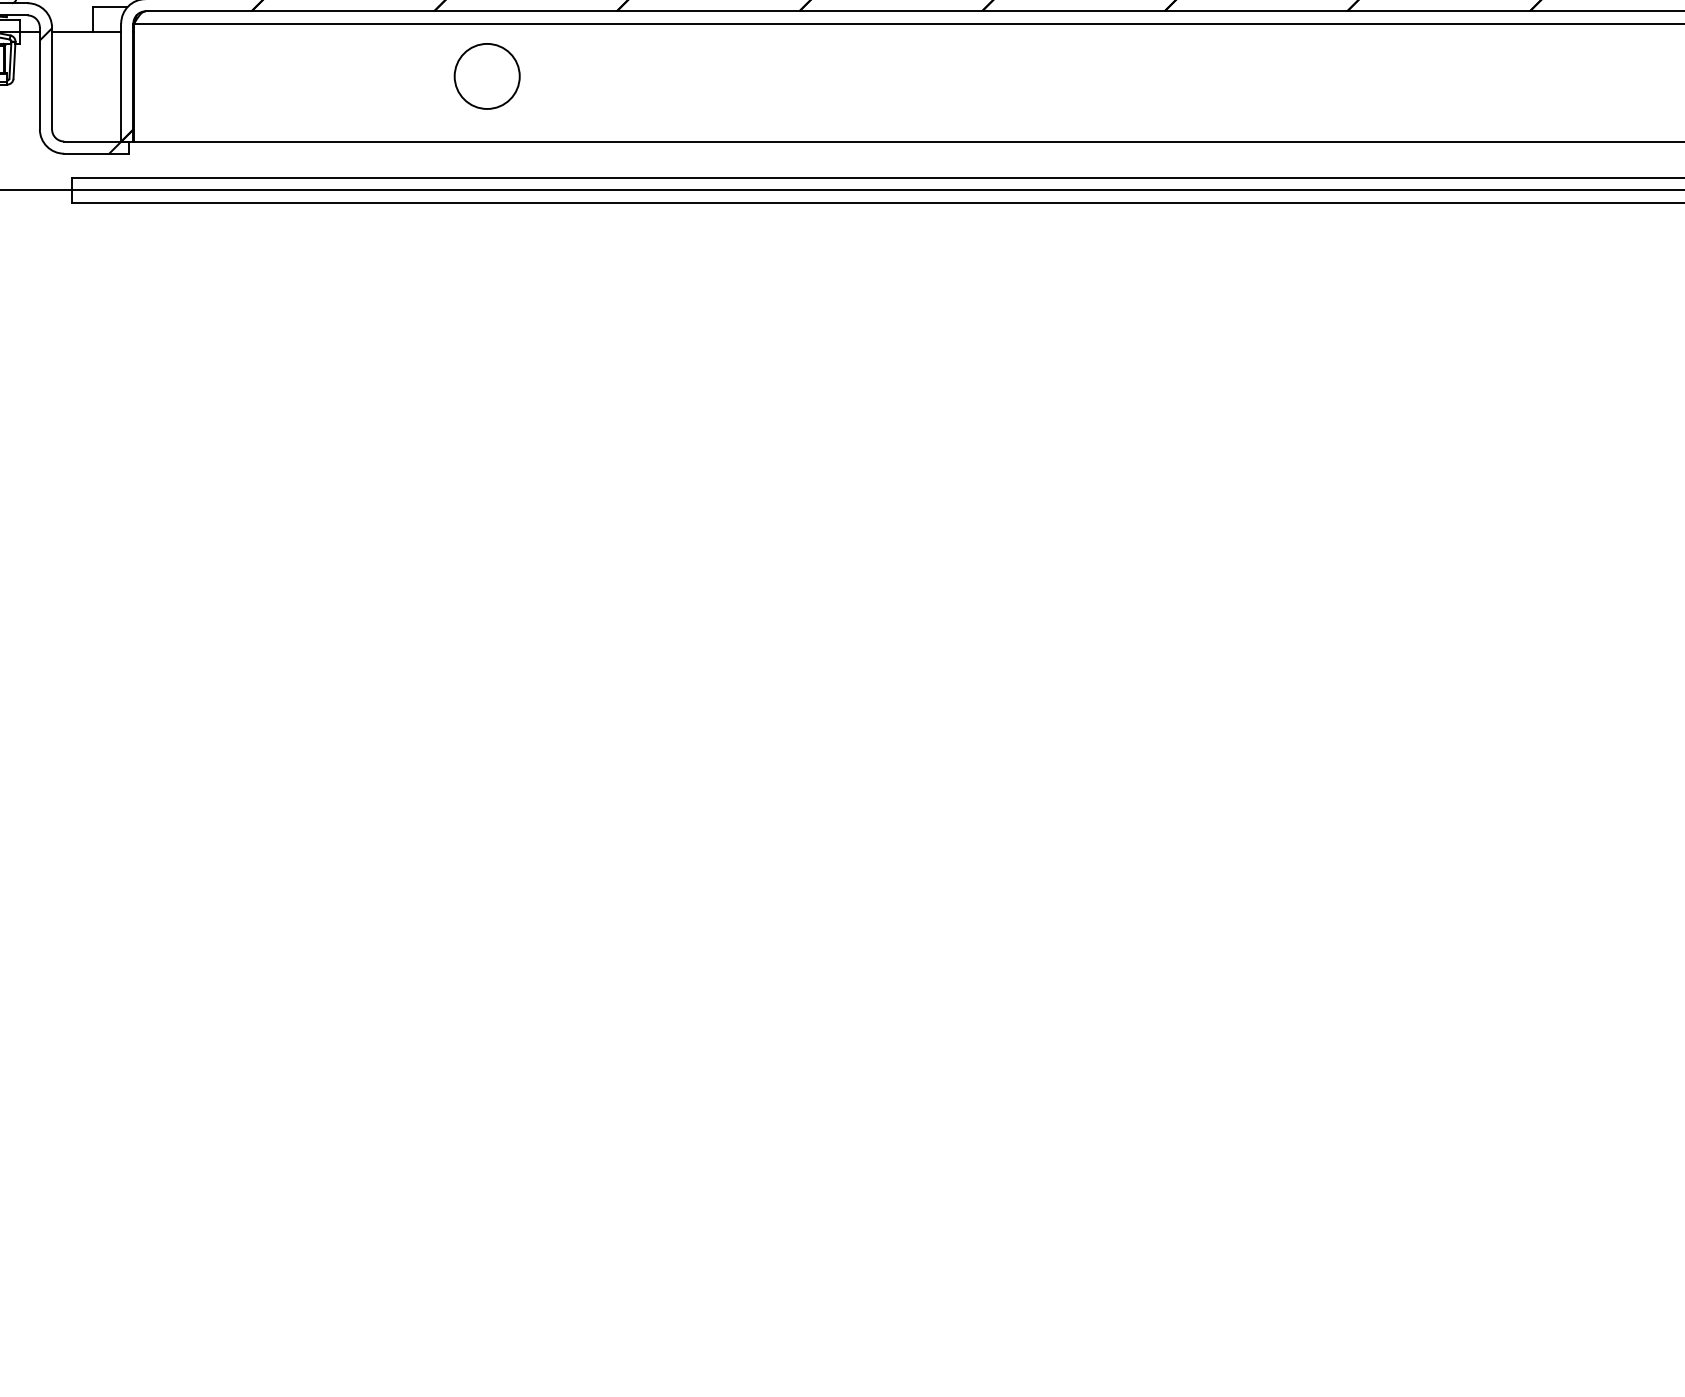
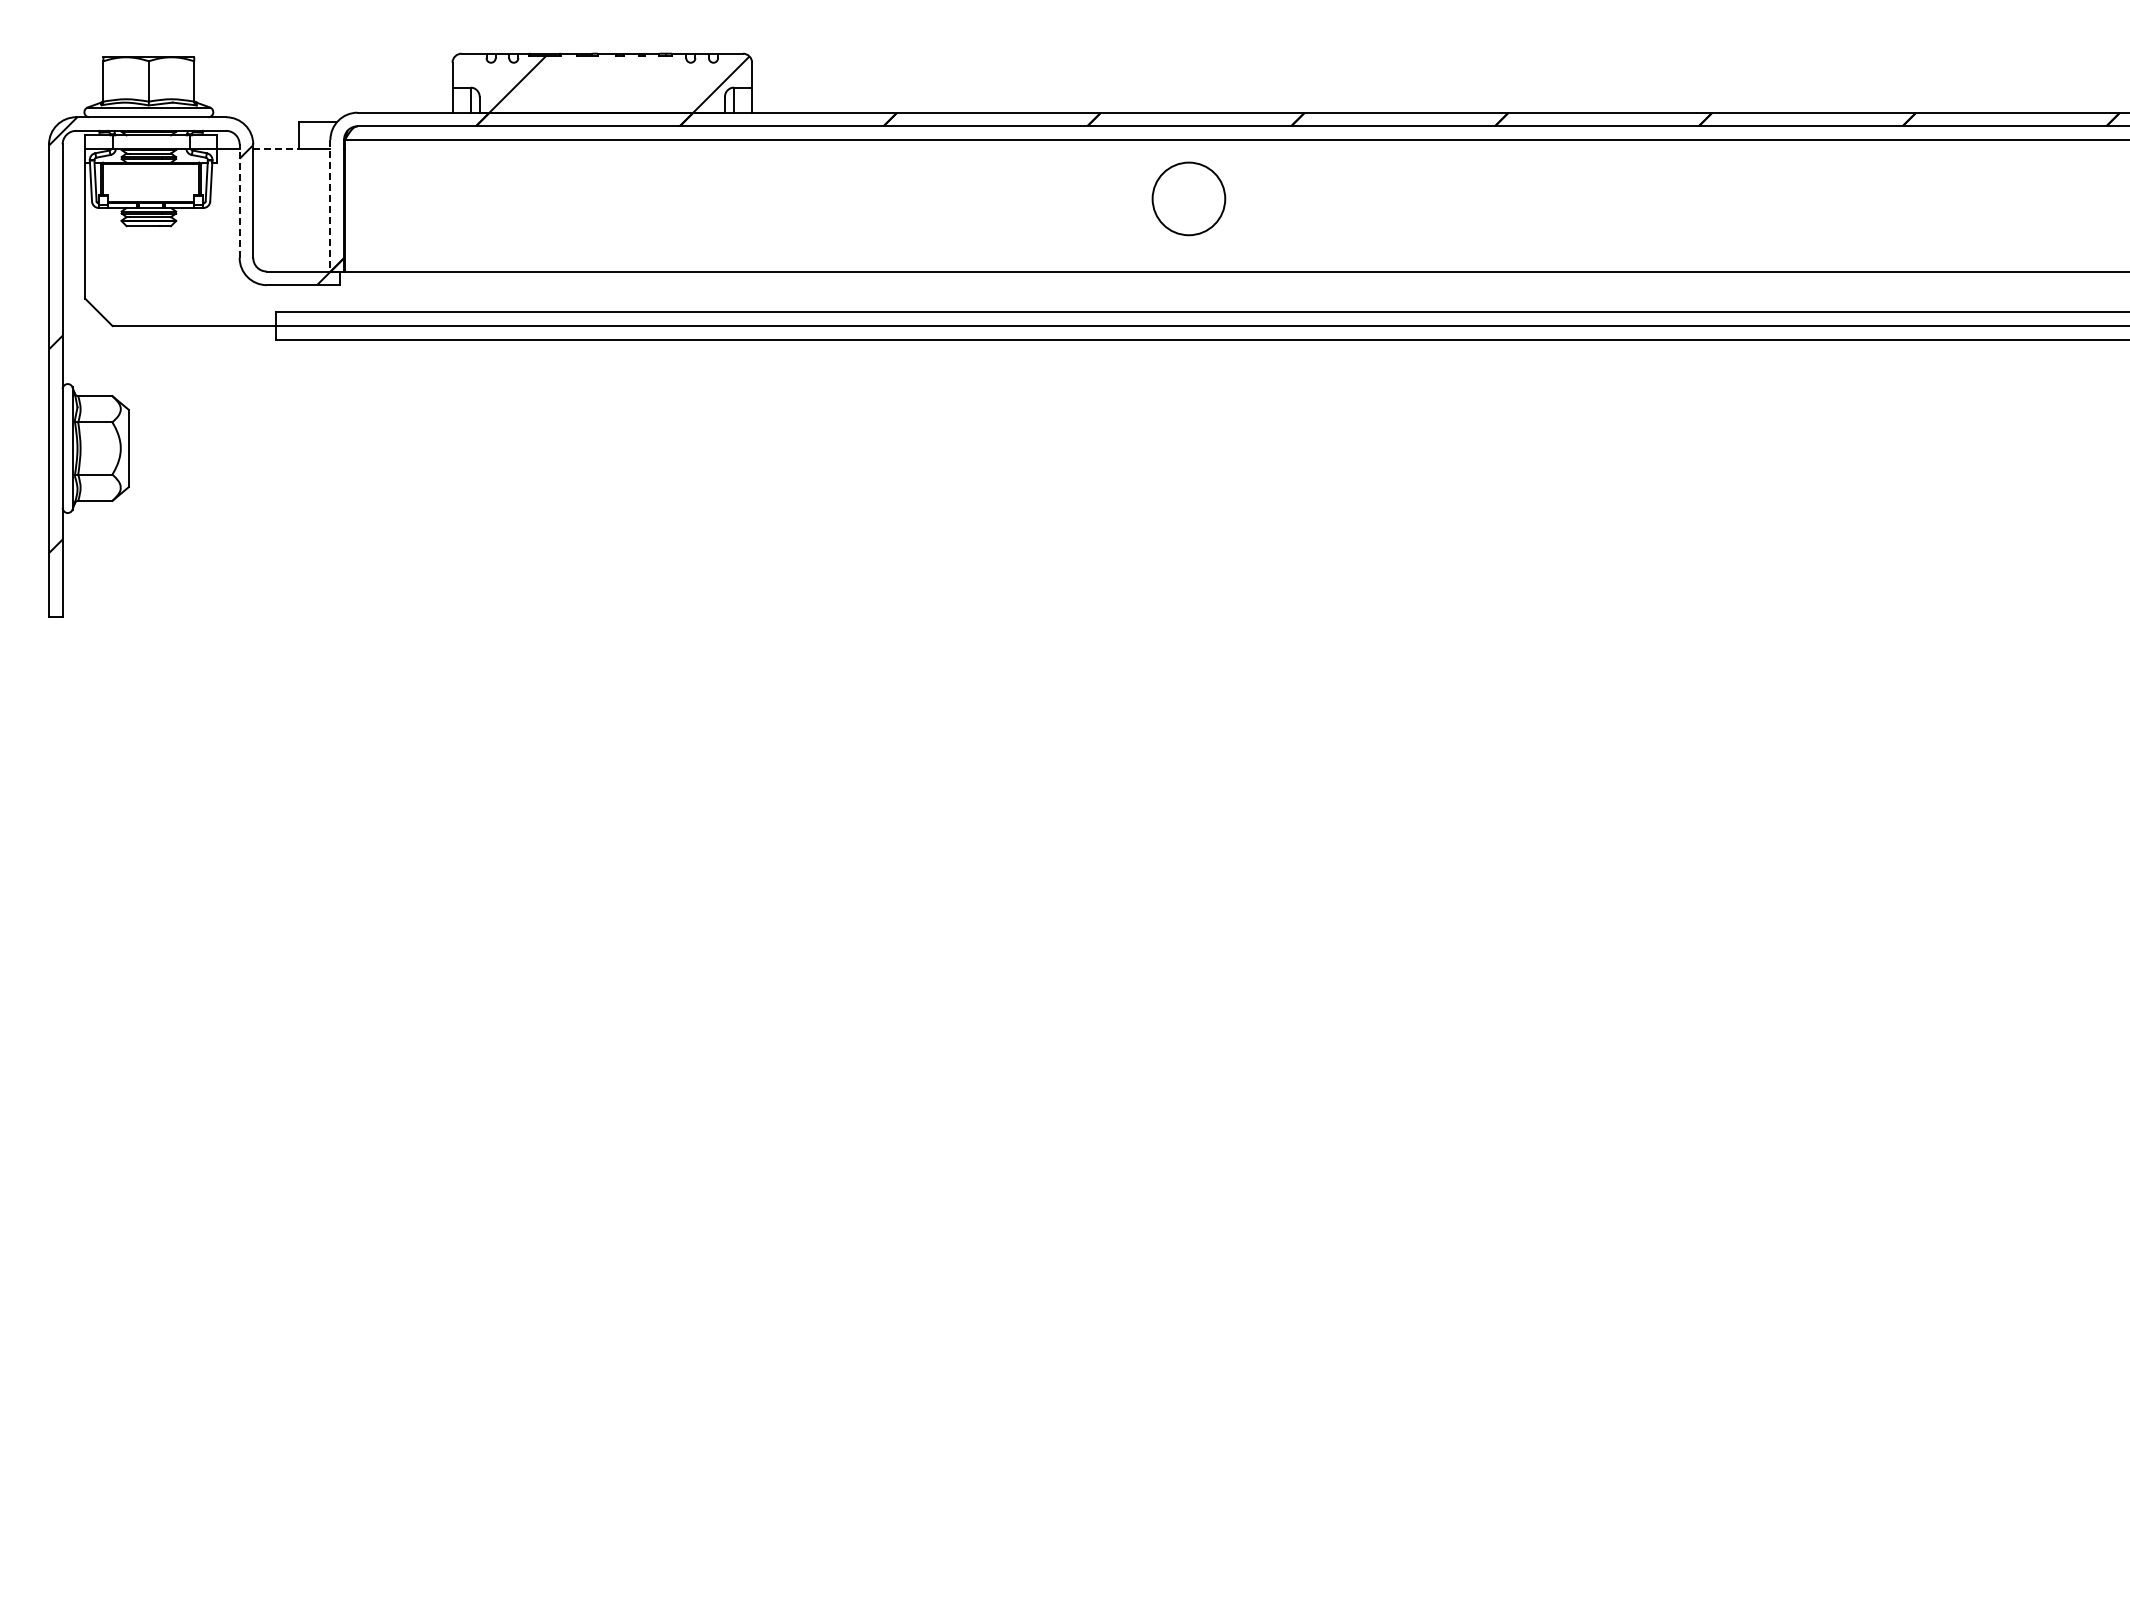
line: (71, 32) -> (275, 149), solid -> dashed
circle: (486, 76) -> (1188, 198), moved
line: (39, 78) -> (239, 201), solid -> dashed
line: (121, 82) -> (330, 205), solid -> dashed

